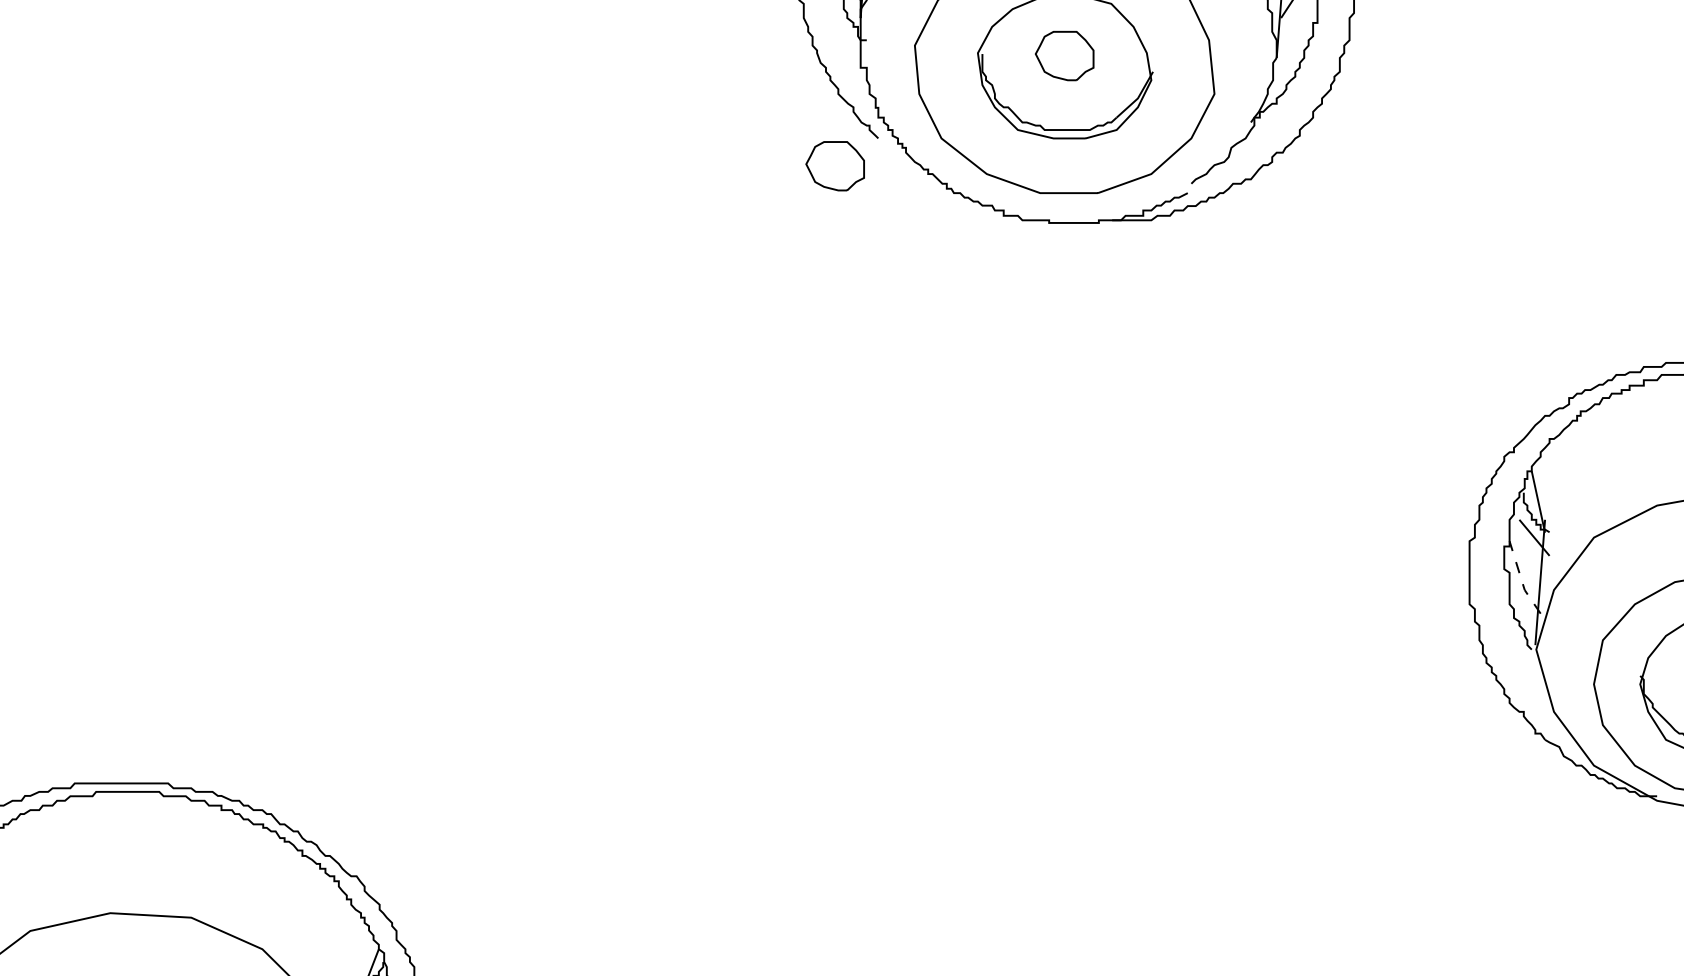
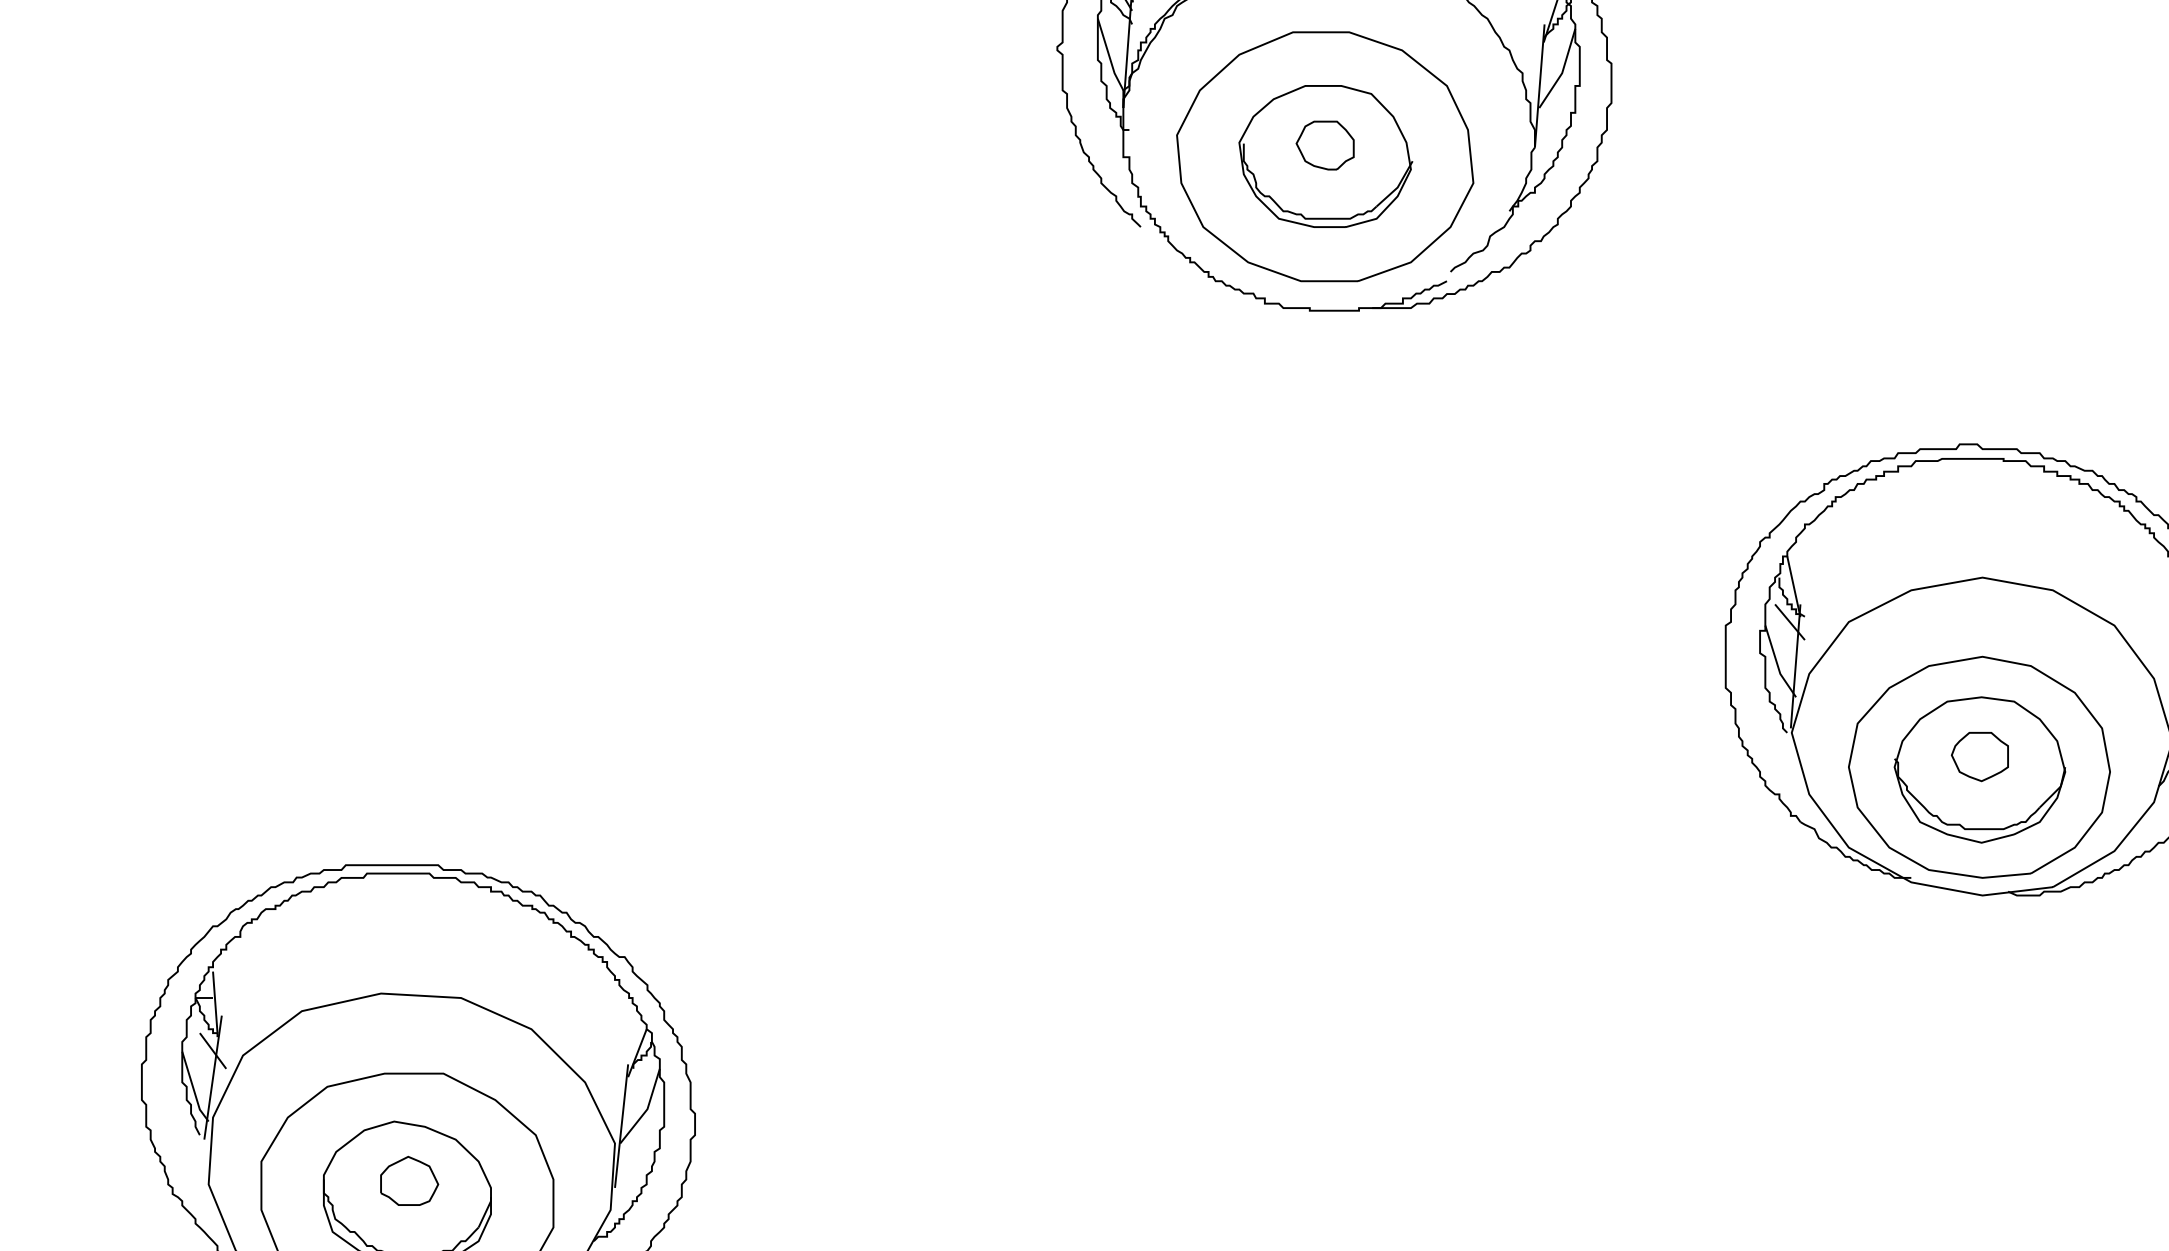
part: (834, 166) -> (1097, 254), removed
line: (1521, 579) -> (1777, 663), dashed -> solid

